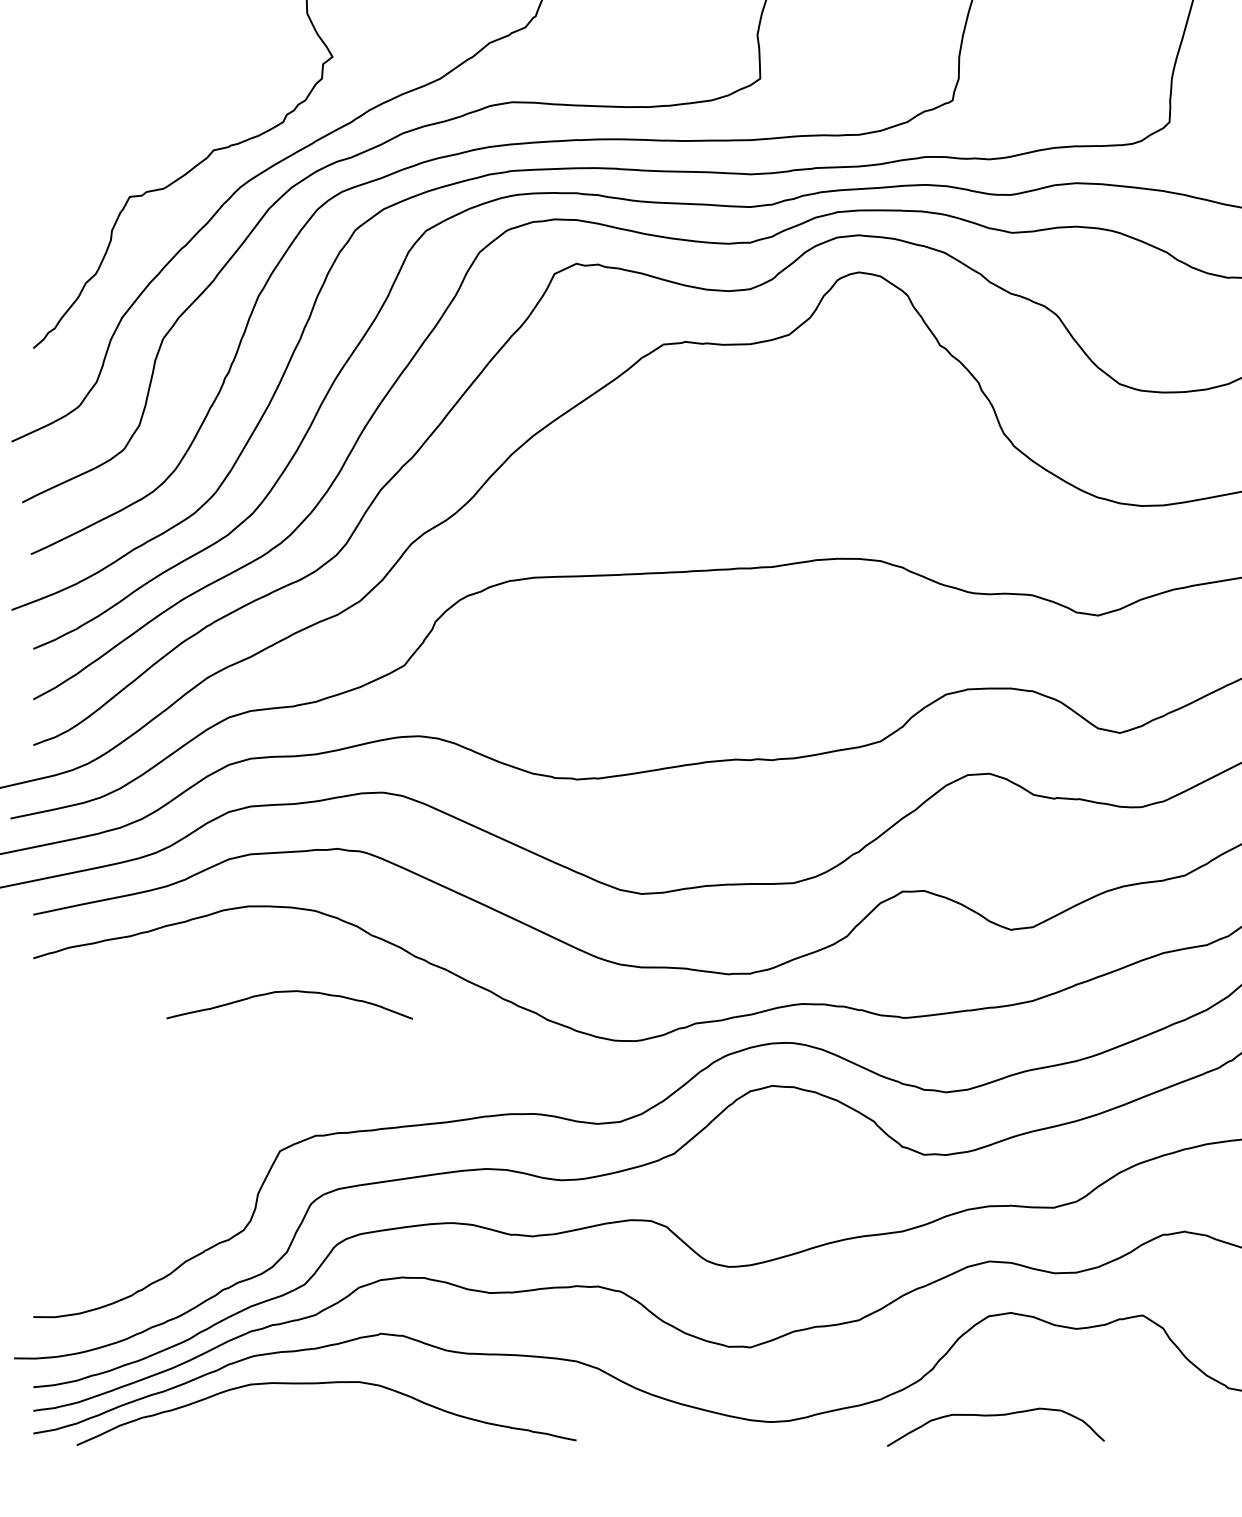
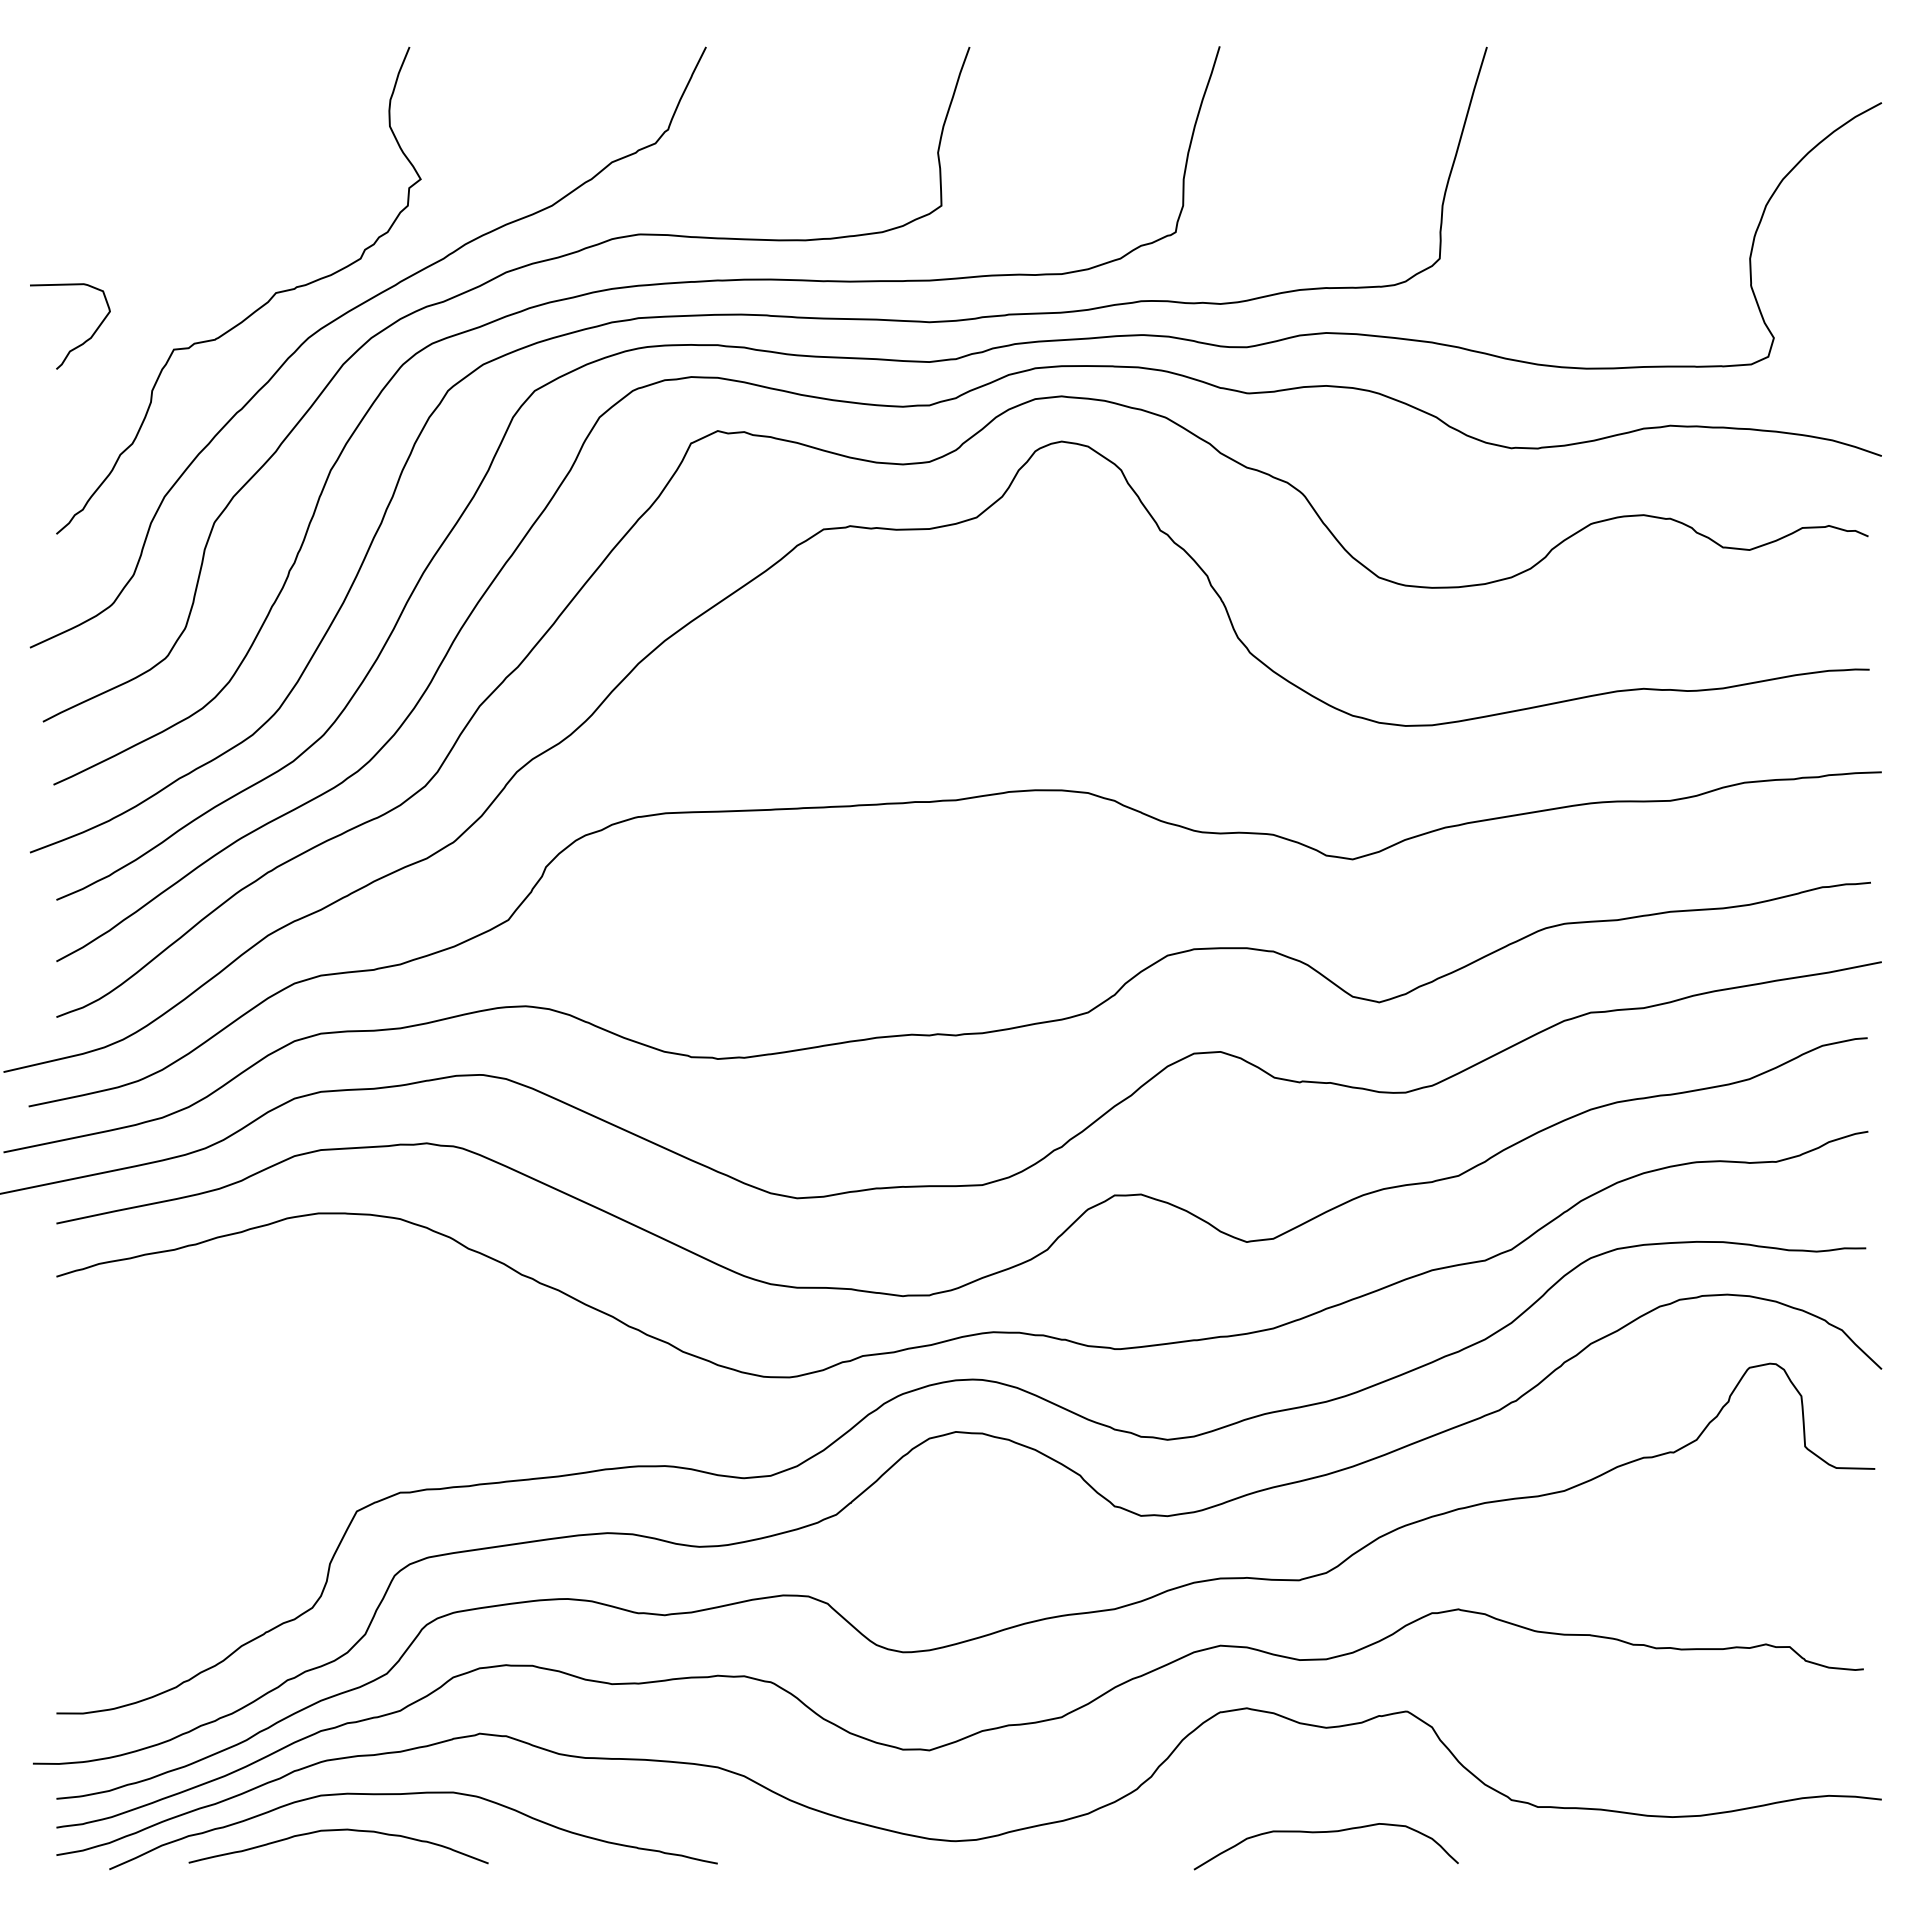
curve: (53, 191) -> (81, 343), added
curve: (285, 992) -> (333, 1831), moved
curve: (995, 1415) -> (1325, 1832), moved

